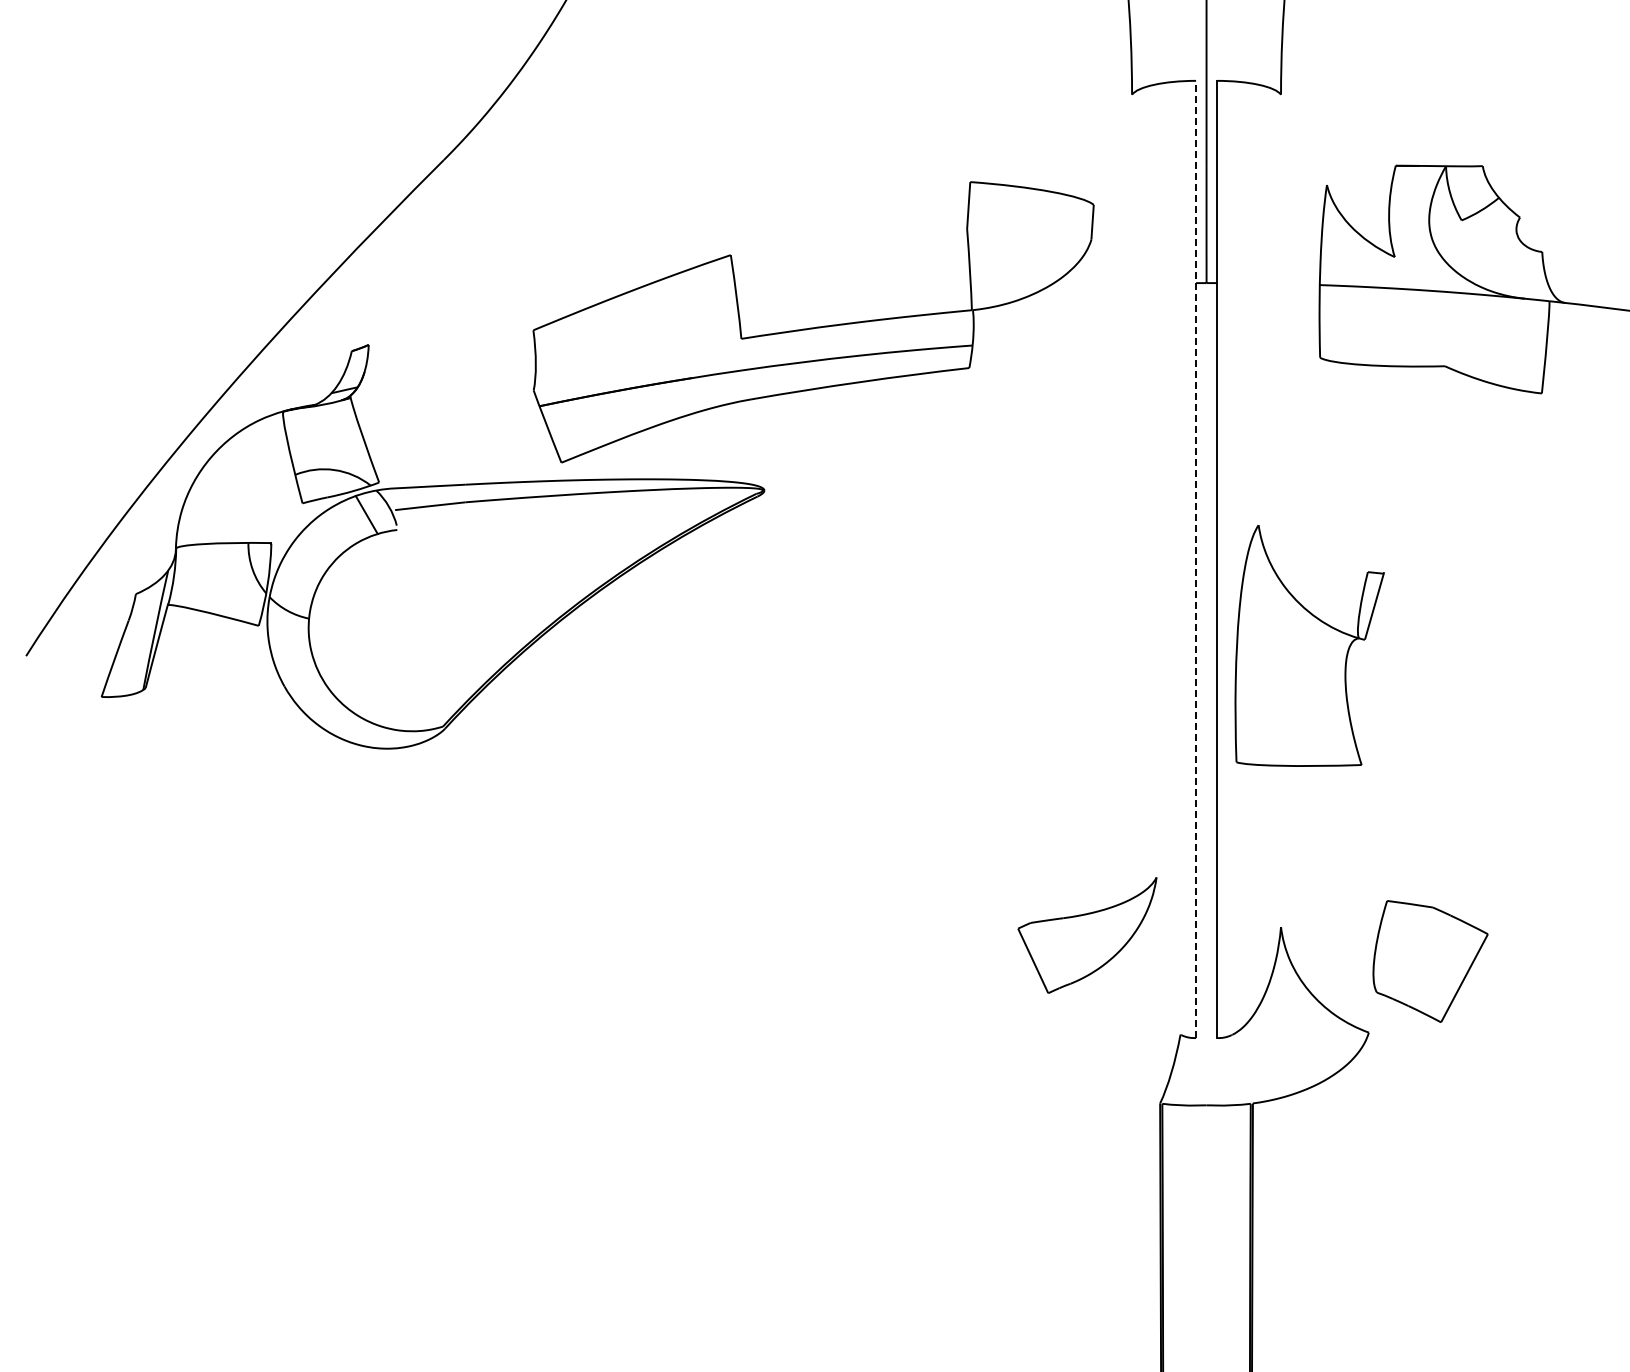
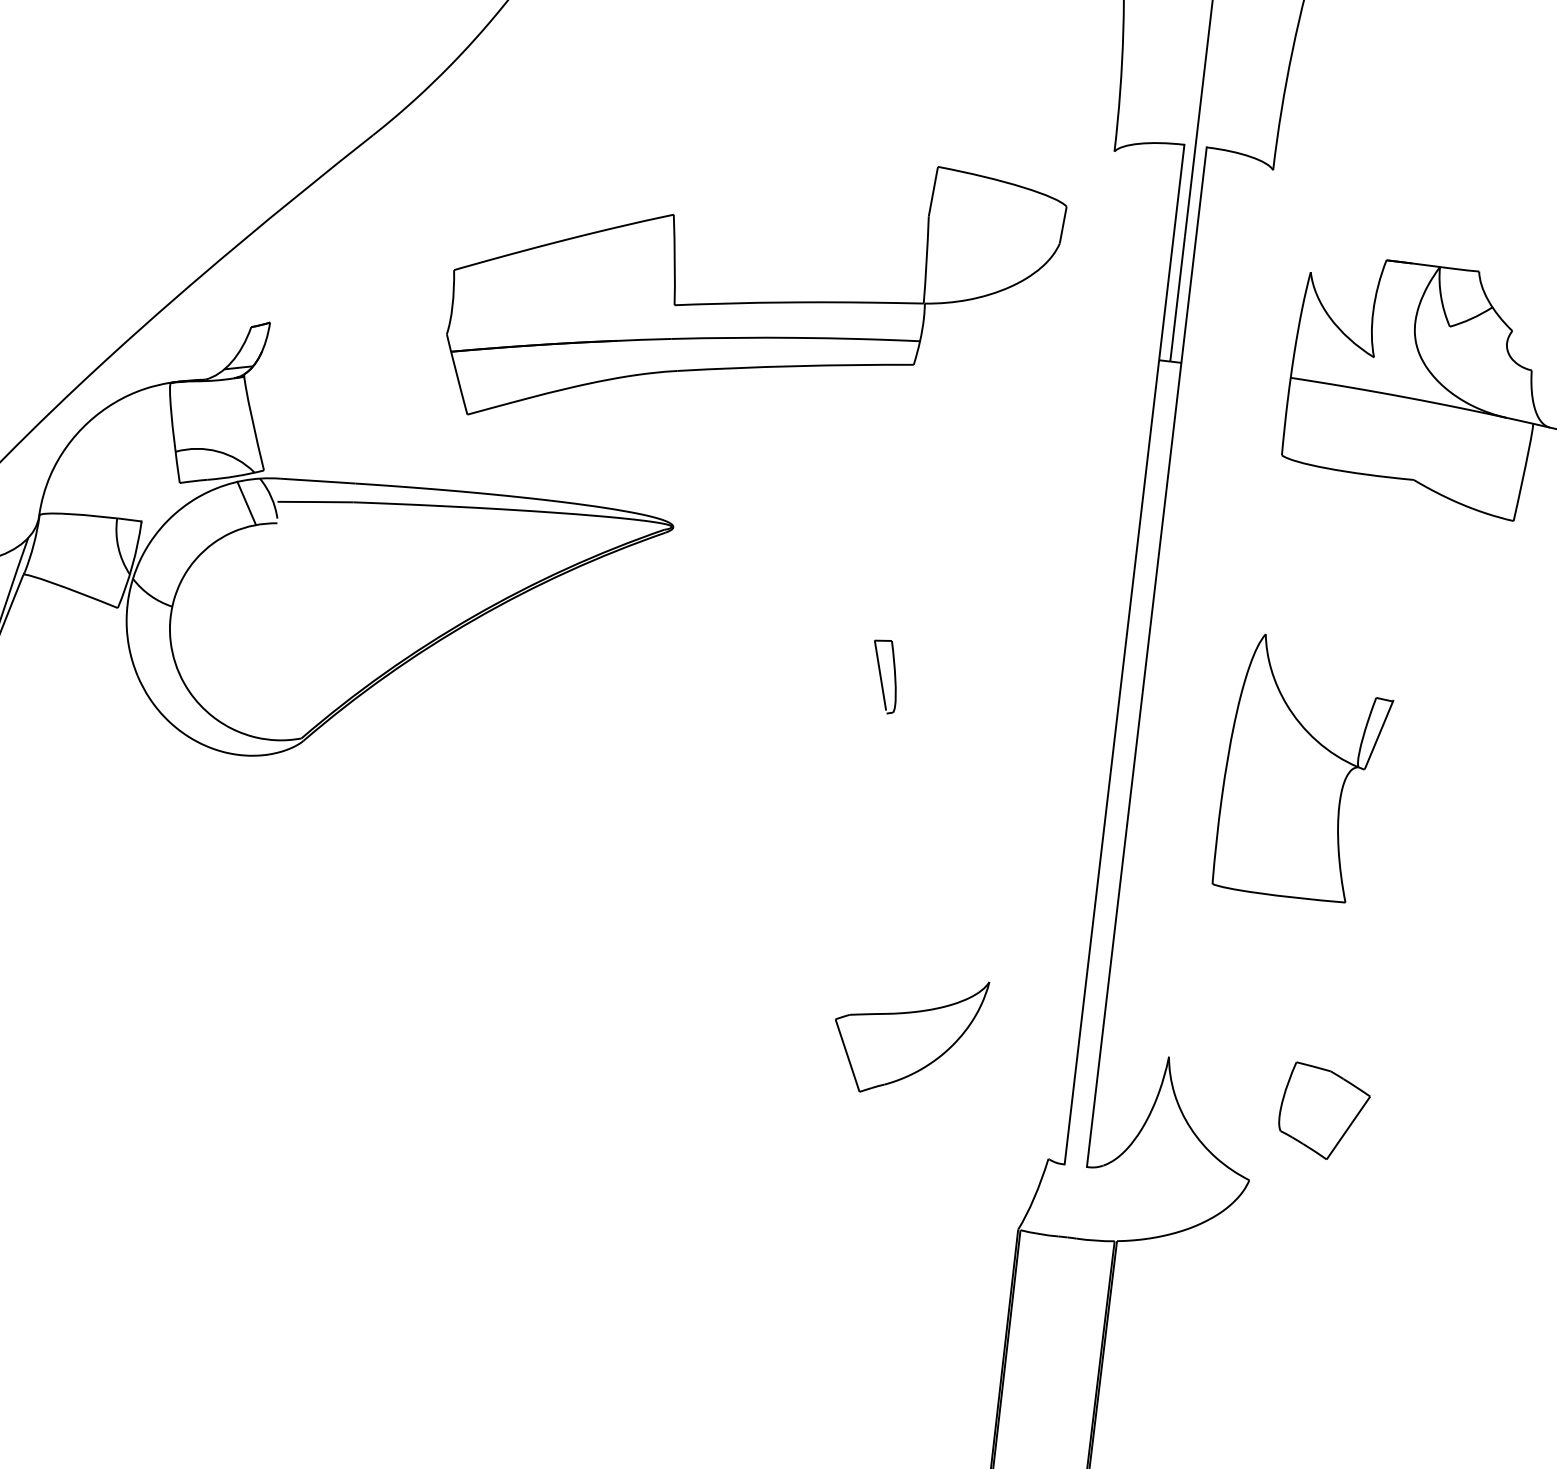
part: (813, 322) -> (753, 296), moved
line: (1196, 559) -> (1124, 654), dashed -> solid
part: (976, 605) -> (884, 676), added
part: (1309, 645) -> (1304, 768), moved
part: (1087, 935) -> (908, 1035), moved
part: (1430, 961) -> (1323, 1112), size x0.71

